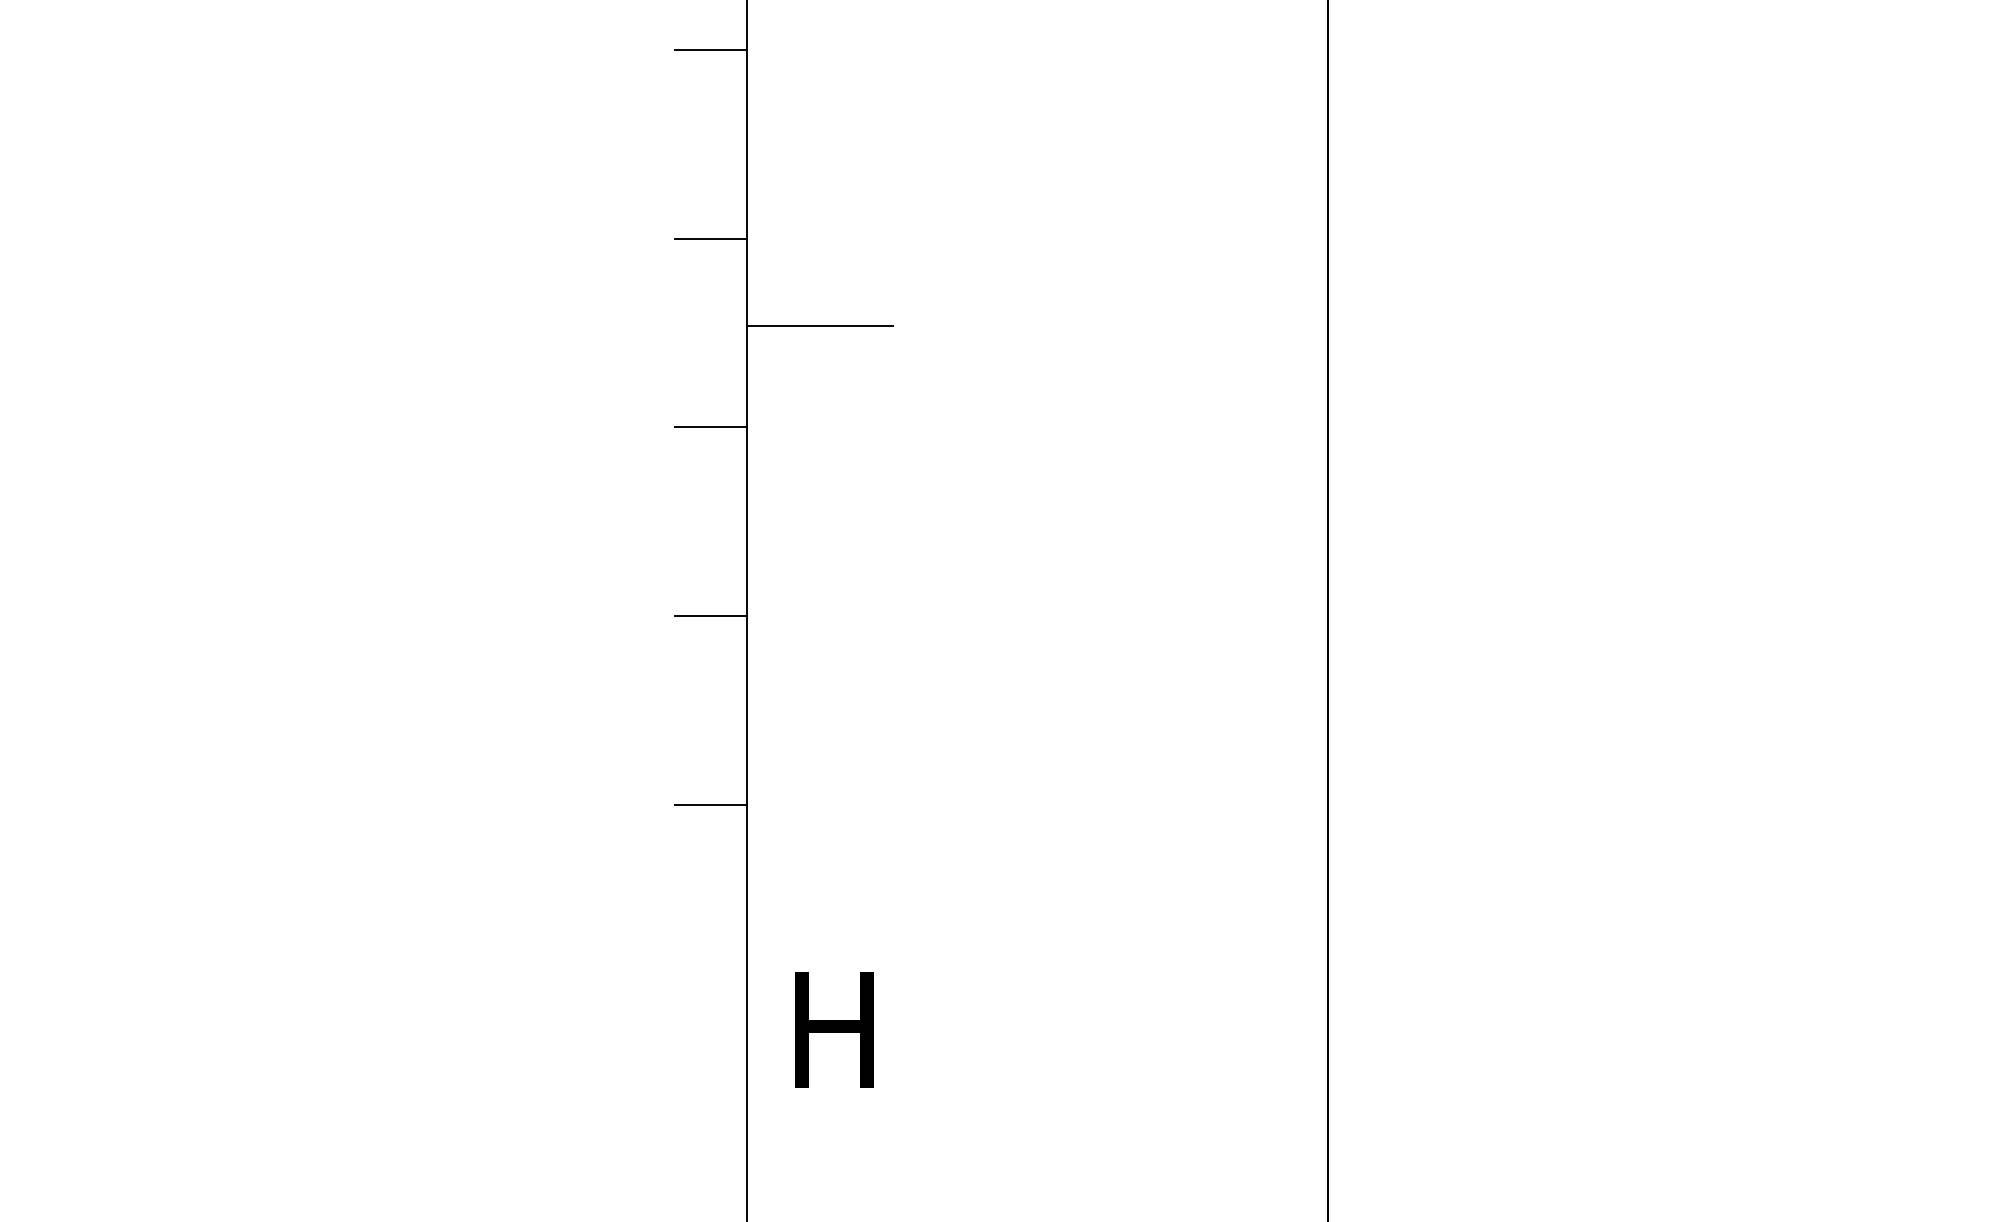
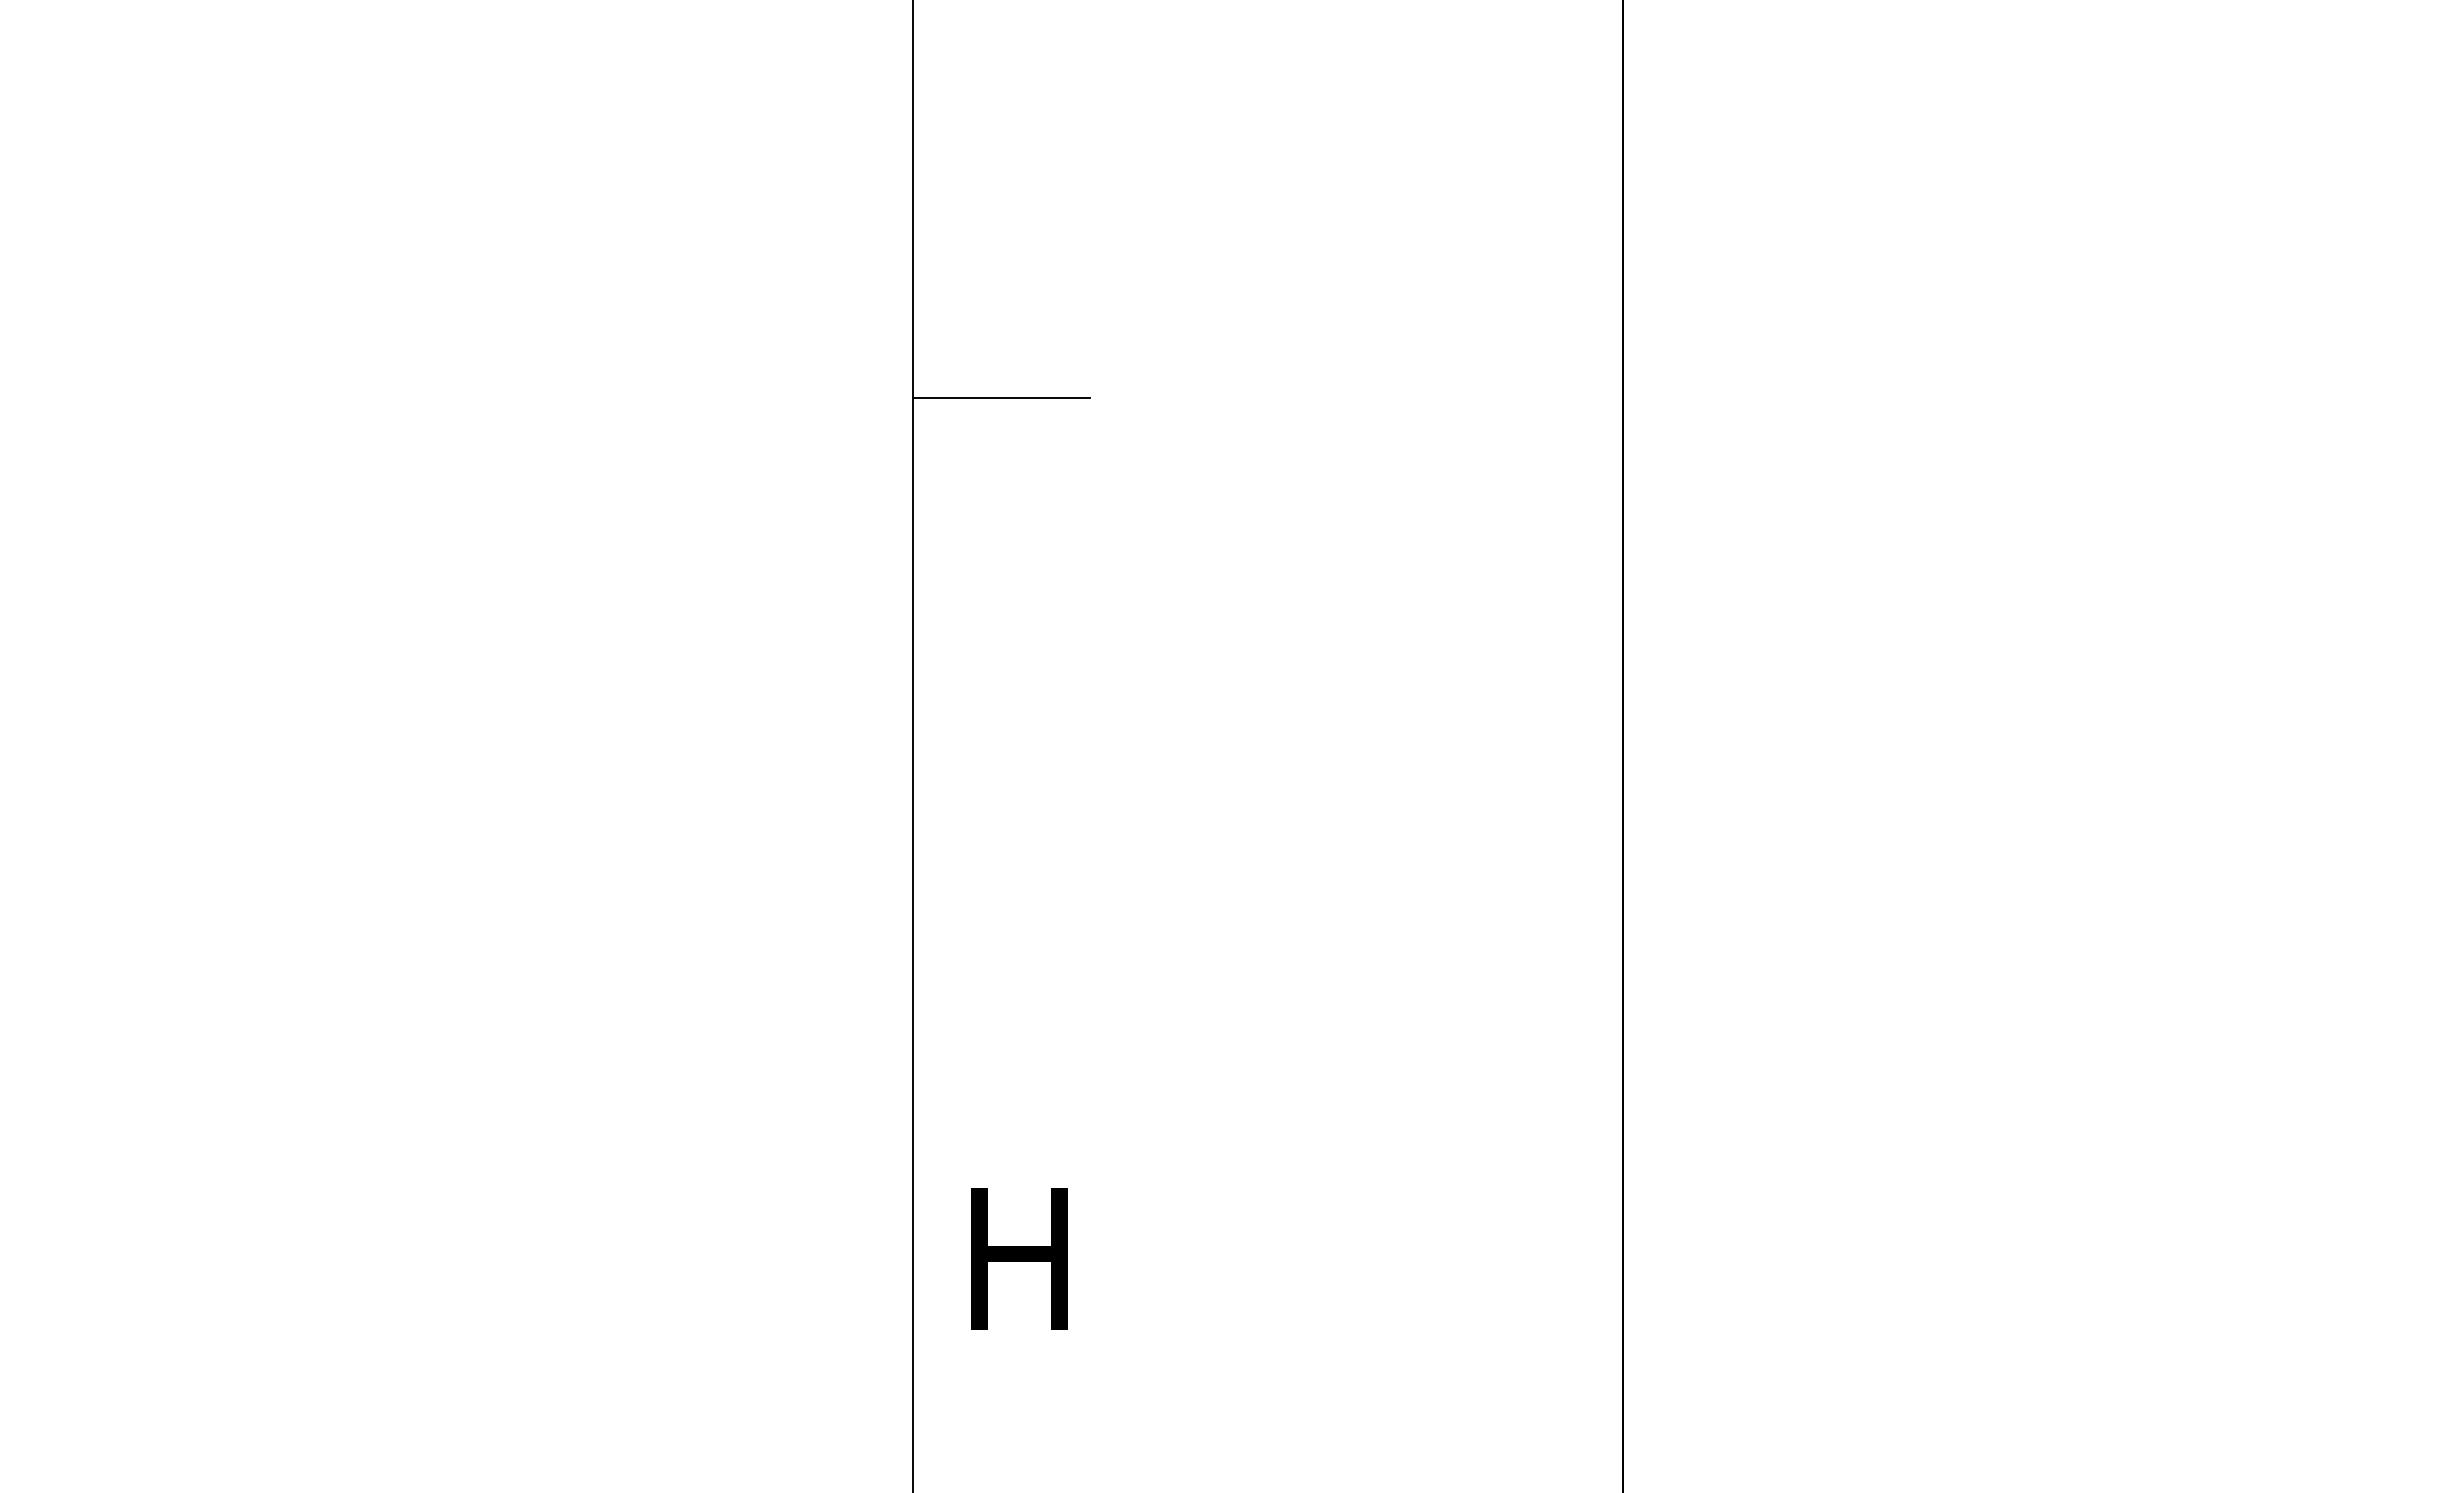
line: (710, 49) -> (868, 60), removed
line: (710, 238) -> (868, 291), removed
line: (710, 427) -> (868, 522), removed
line: (710, 615) -> (868, 752), removed
line: (710, 804) -> (868, 983), removed

